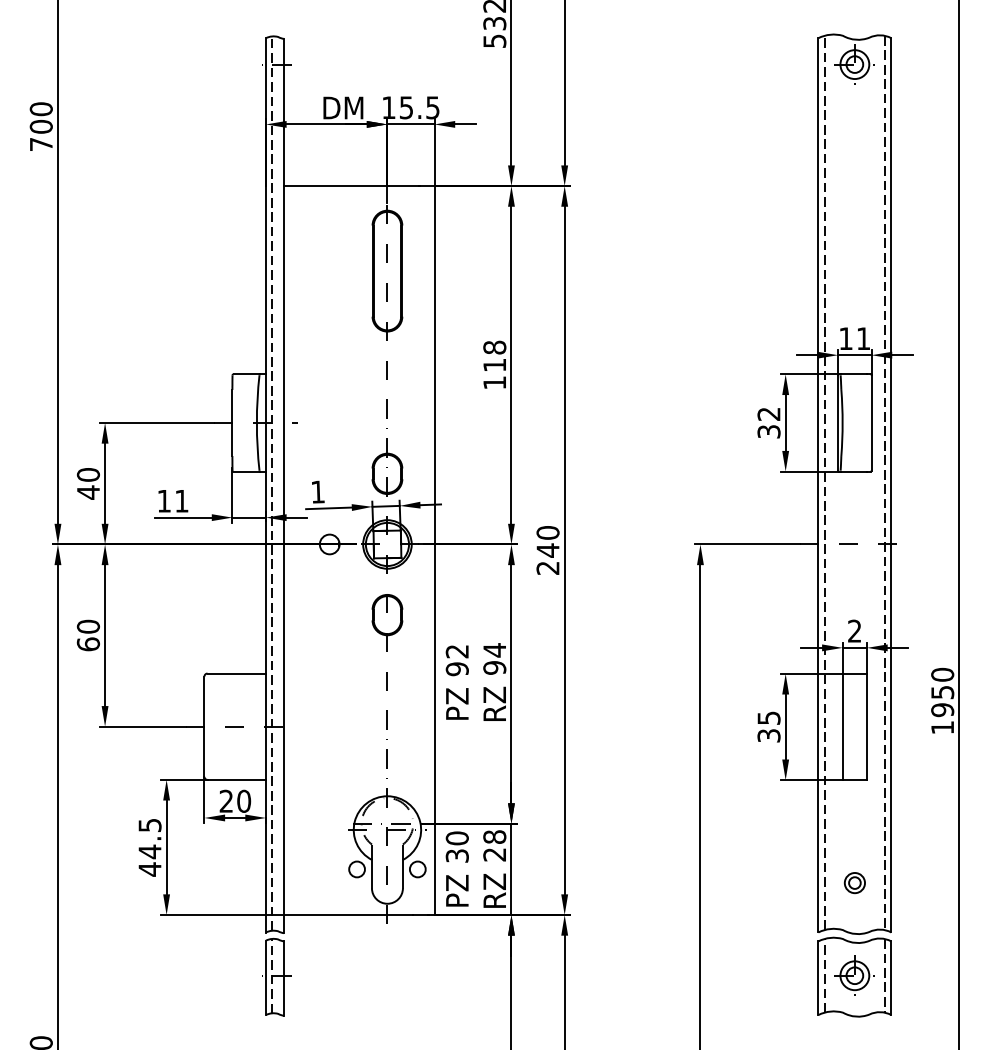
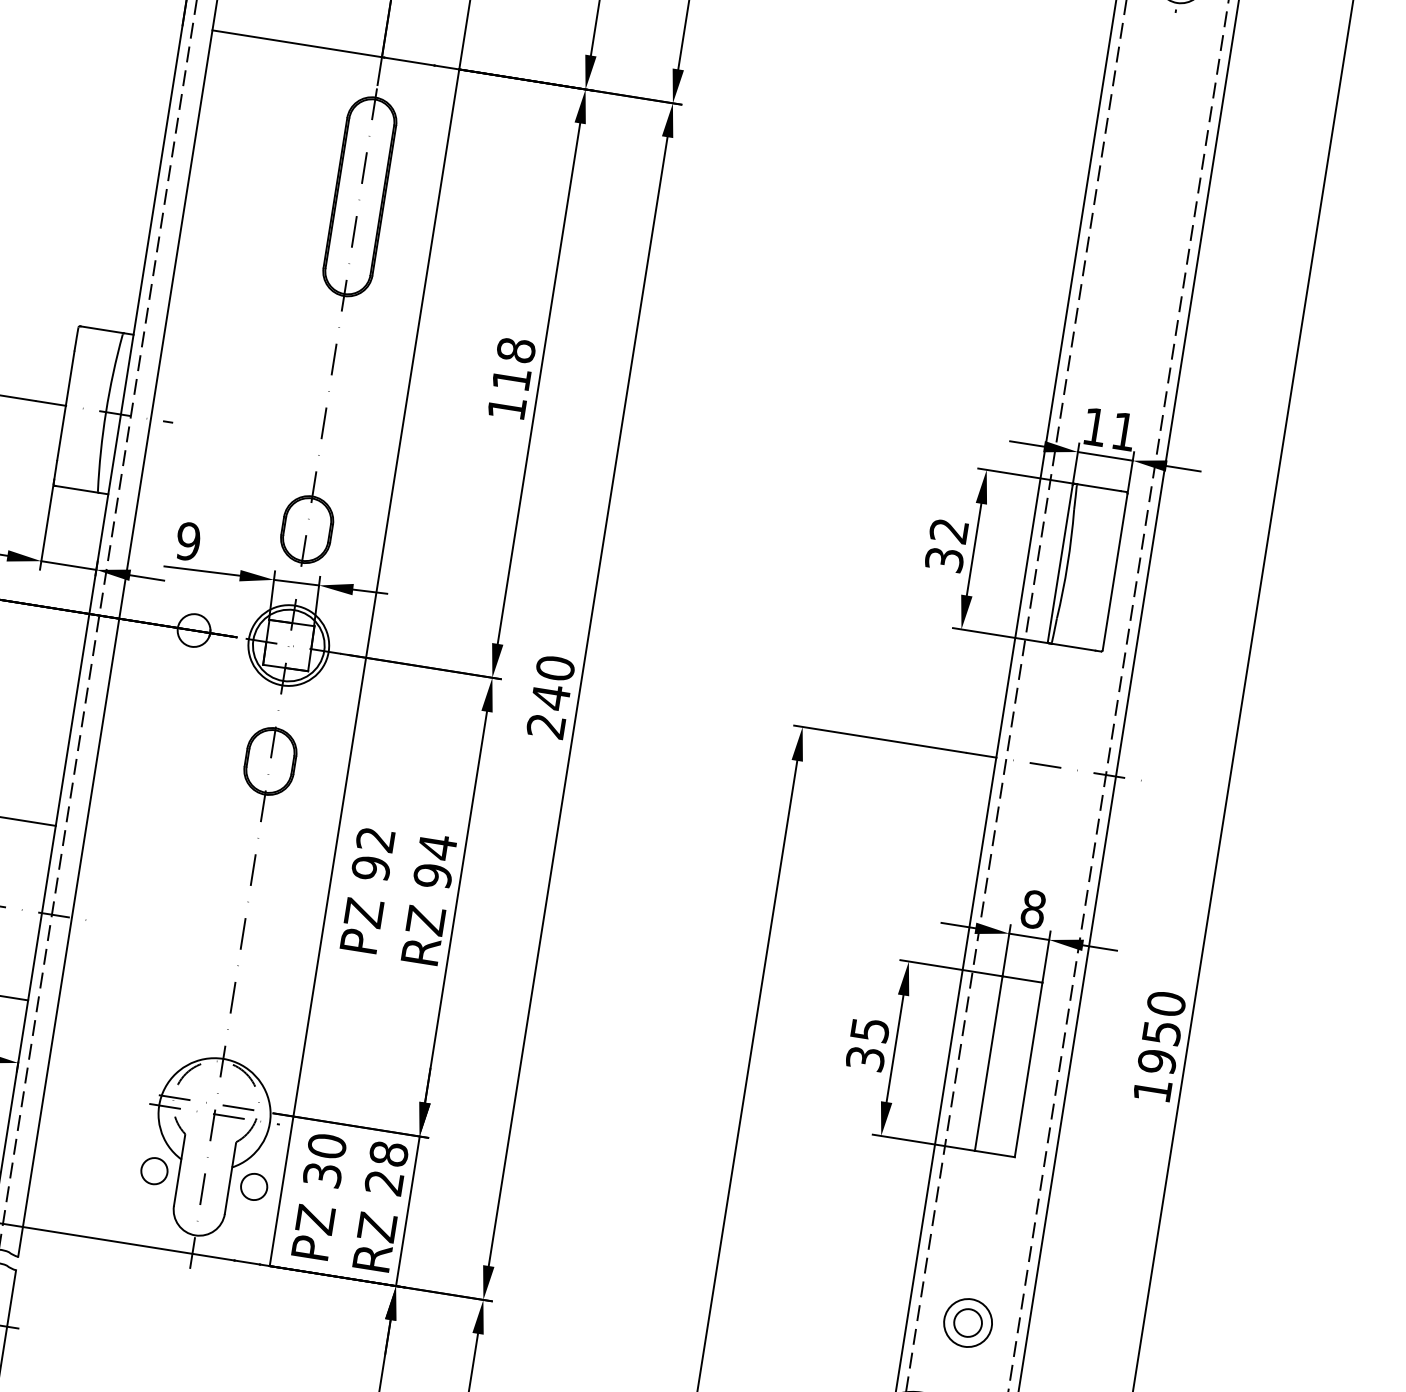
text: (317, 491) -> (187, 540), 1 -> 9
text: (854, 630) -> (1033, 908), 2 -> 8
part: (854, 882) -> (967, 1321), size x1.43

